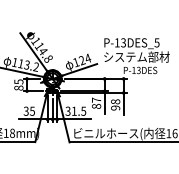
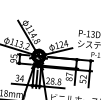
text: (18, 87) -> (13, 60), 85 -> 95
text: (115, 104) -> (83, 78), 98 -> 52
text: (32, 110) -> (22, 78), 35 -> 34
text: (75, 110) -> (53, 80), 31.5 -> 28.8

